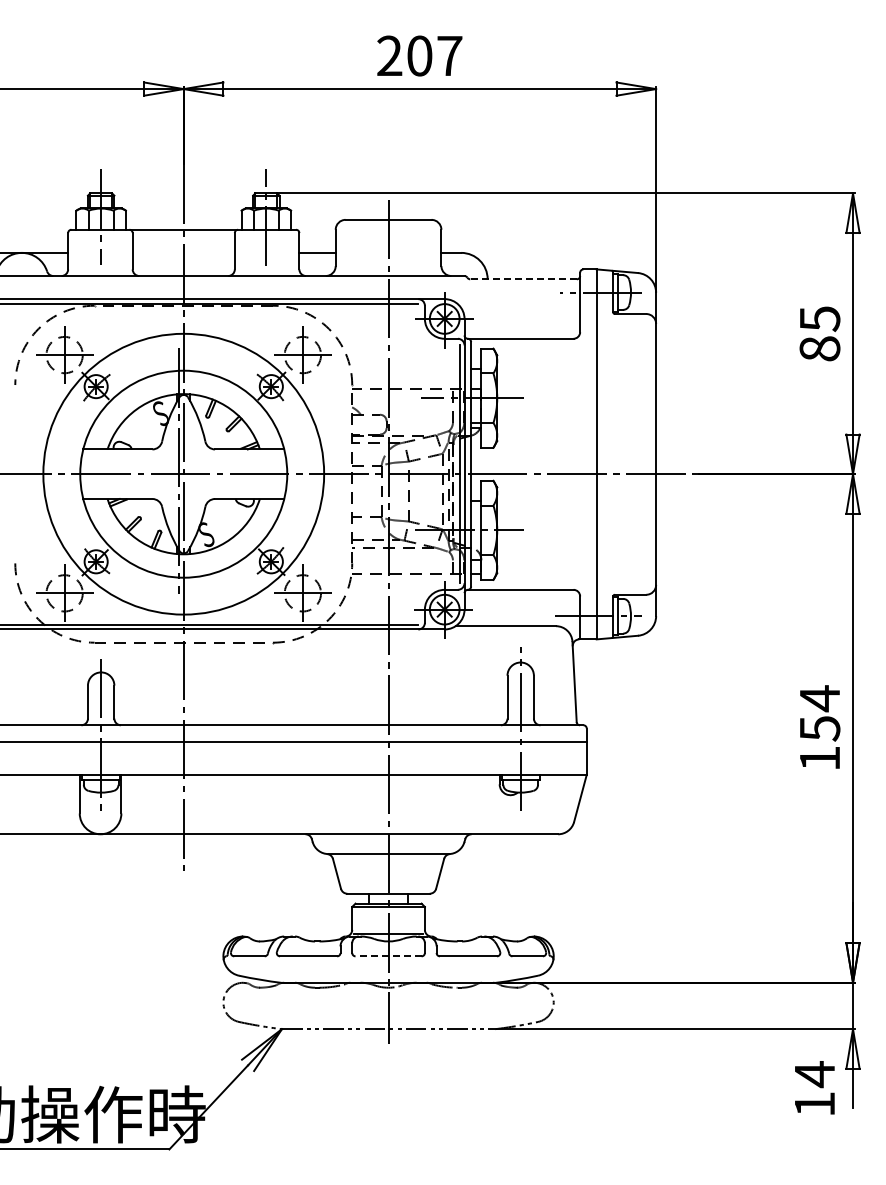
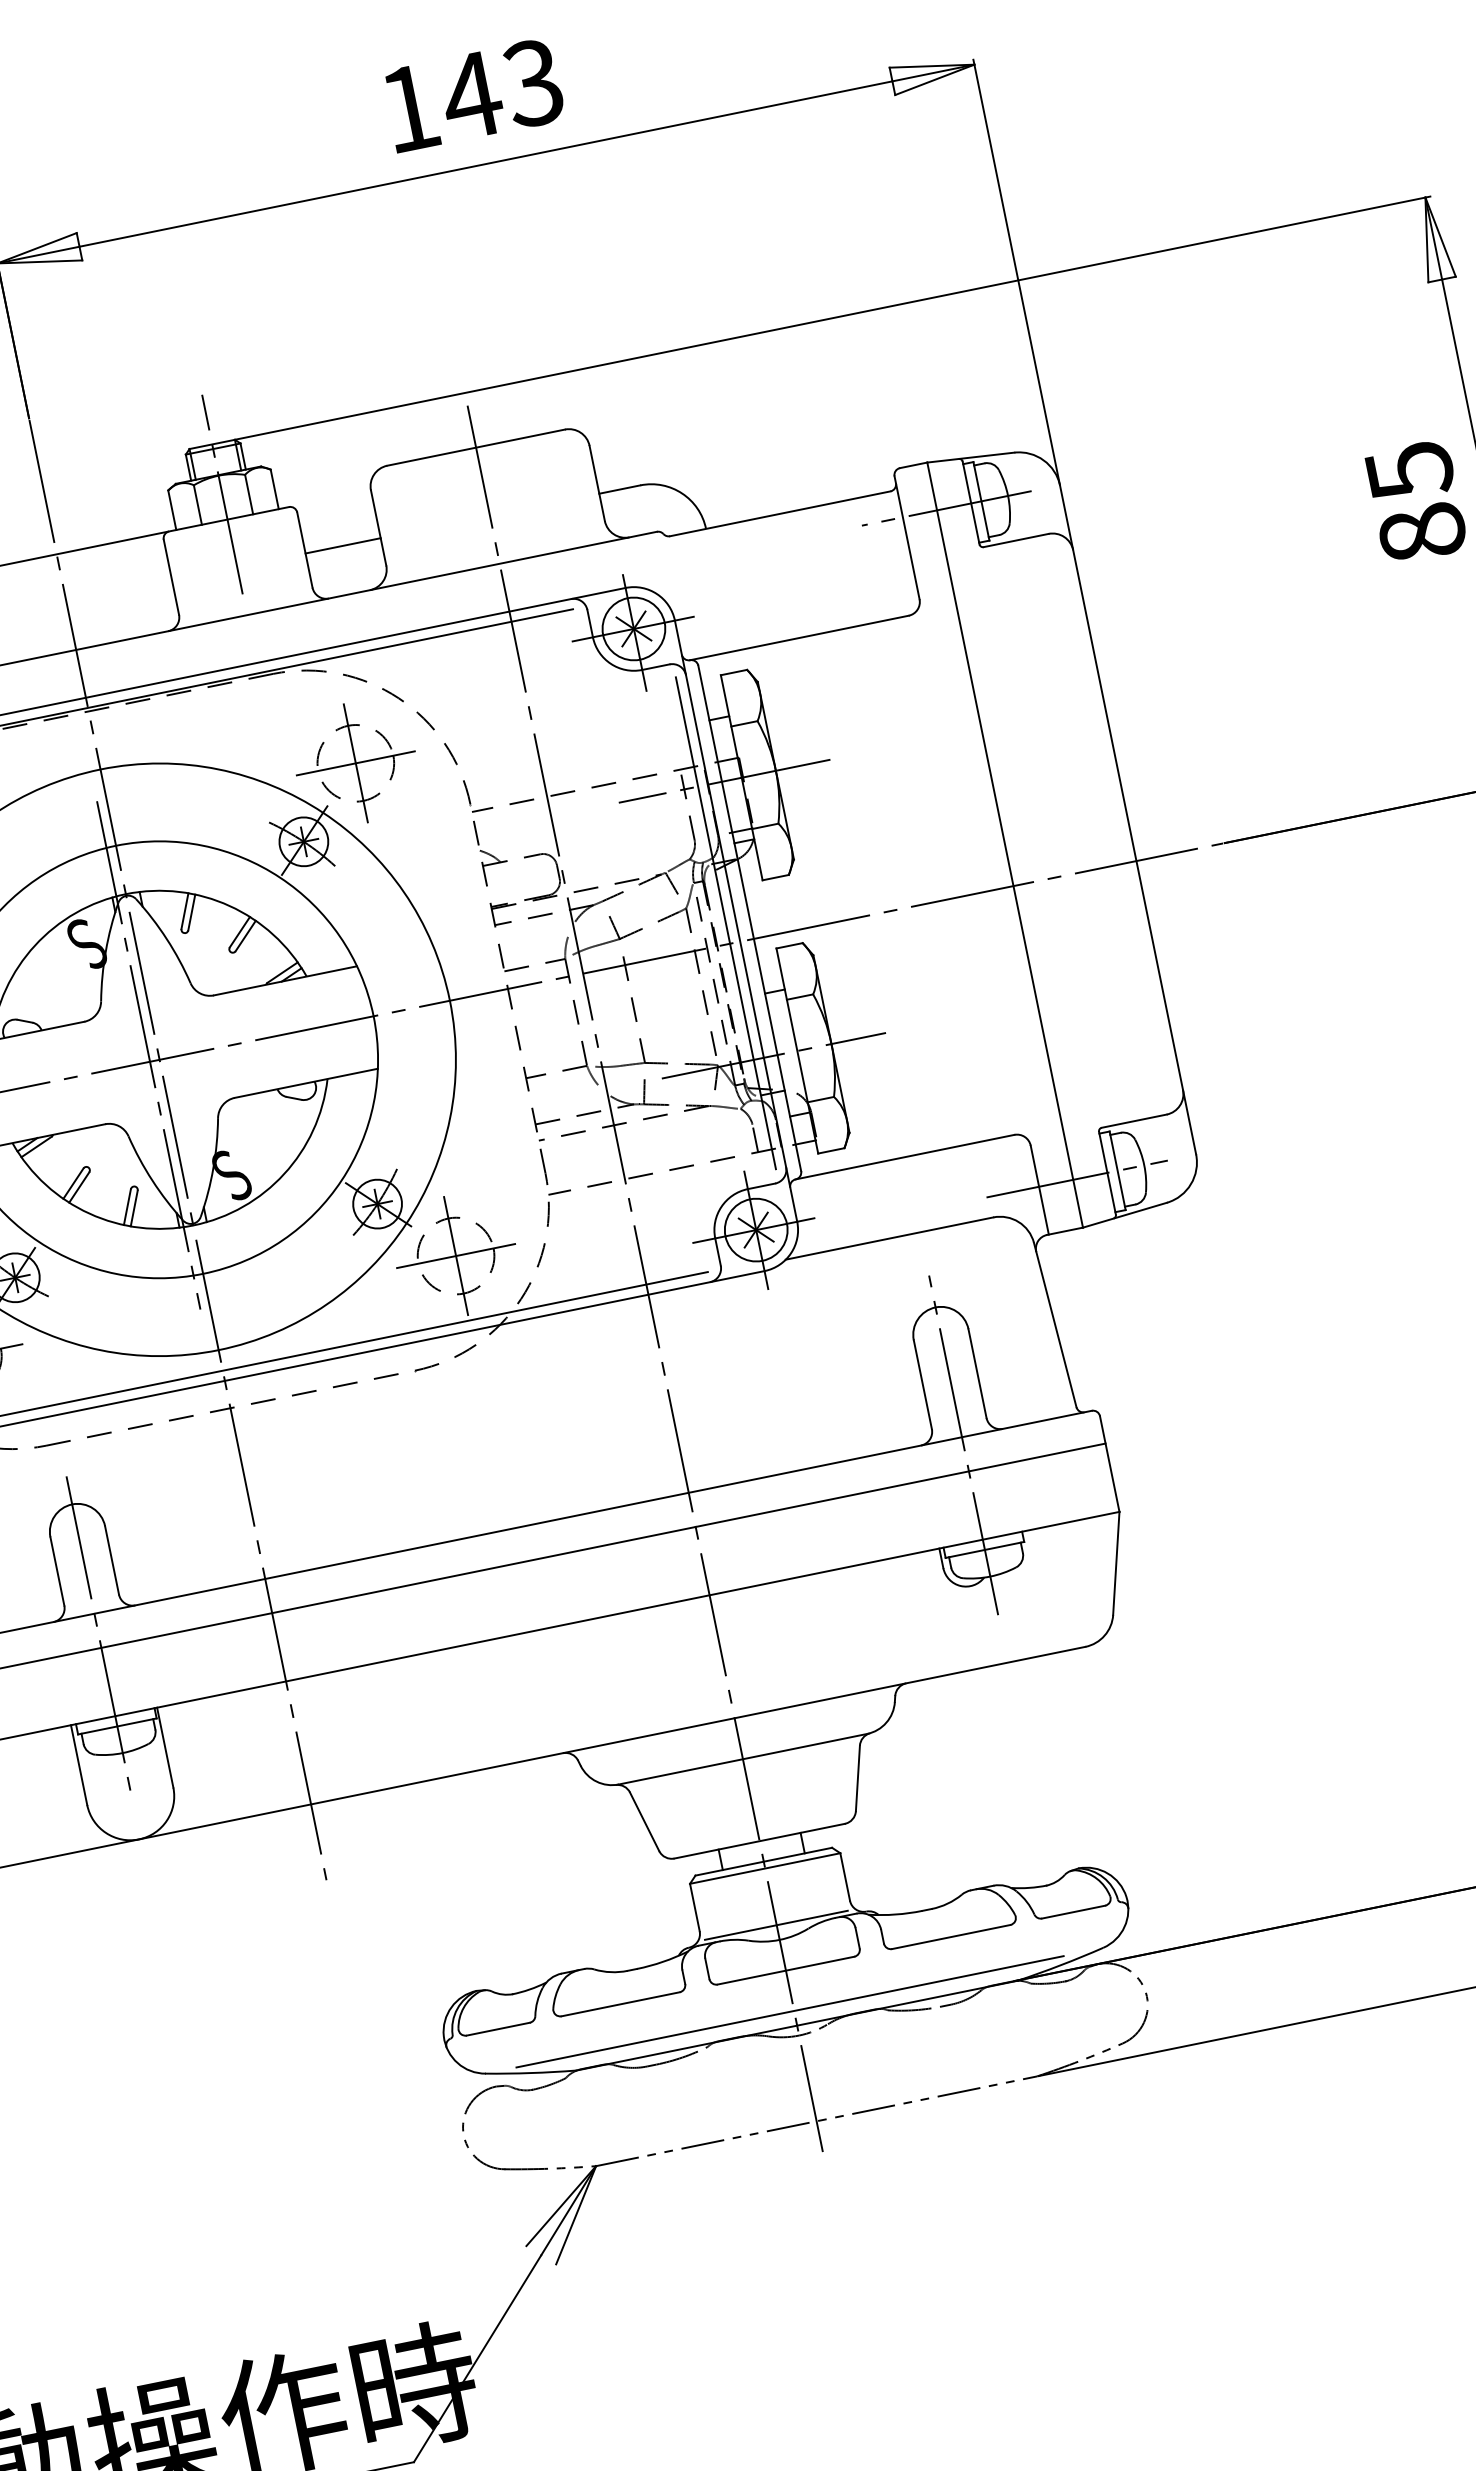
text: (419, 55) -> (470, 94), 207 -> 143
line: (523, 279) -> (780, 514), dashed -> solid
line: (388, 956) -> (785, 1971), dashed -> solid
line: (386, 975) -> (789, 2011), added

